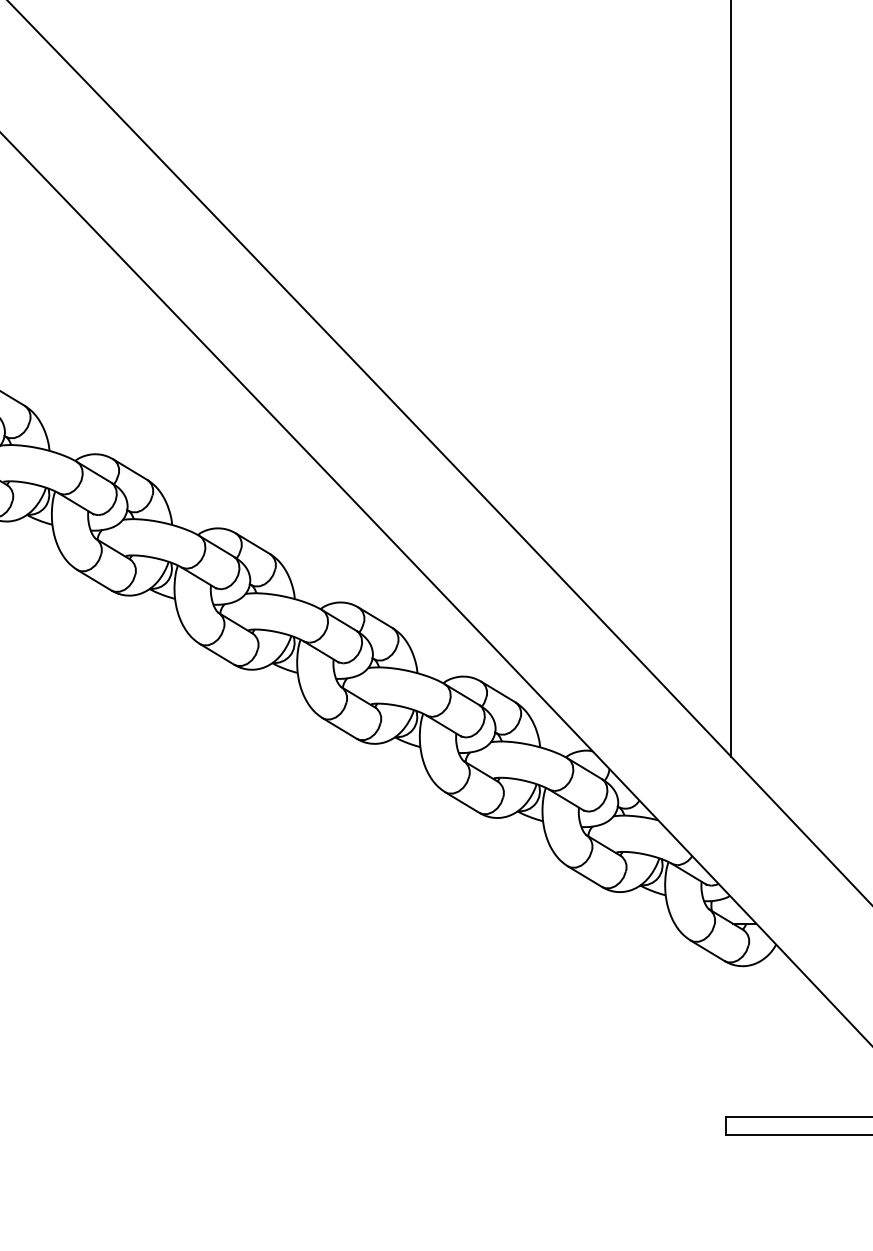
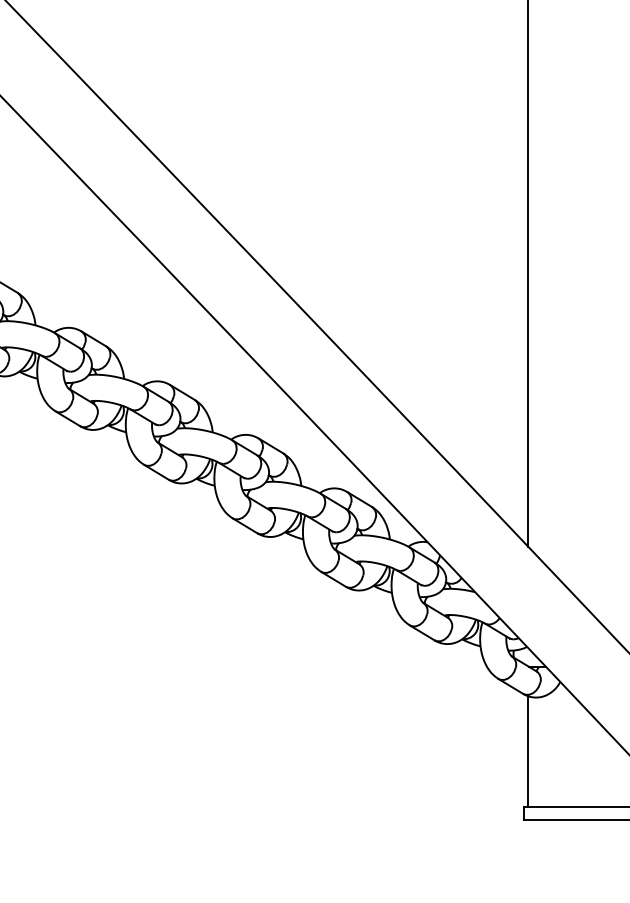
line: (731, 1040) -> (528, 751), added

